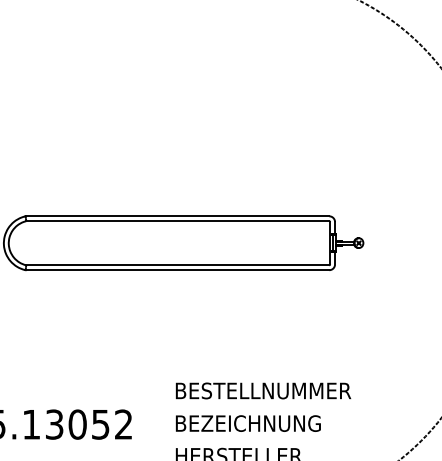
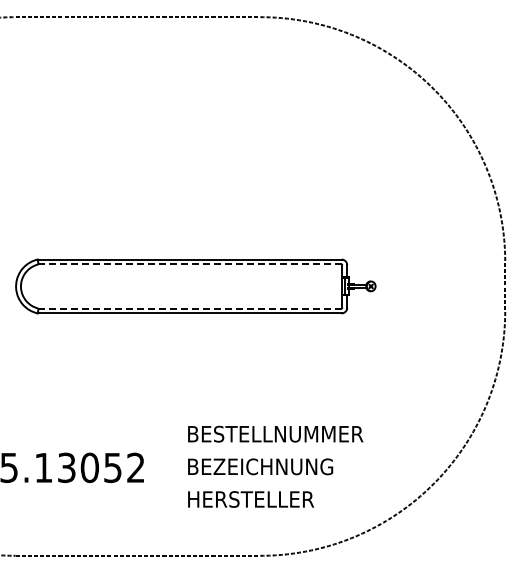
line: (177, 221) -> (189, 264), solid -> dashed
line: (177, 265) -> (189, 308), solid -> dashed

